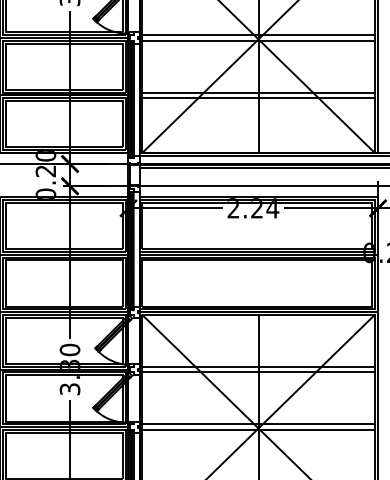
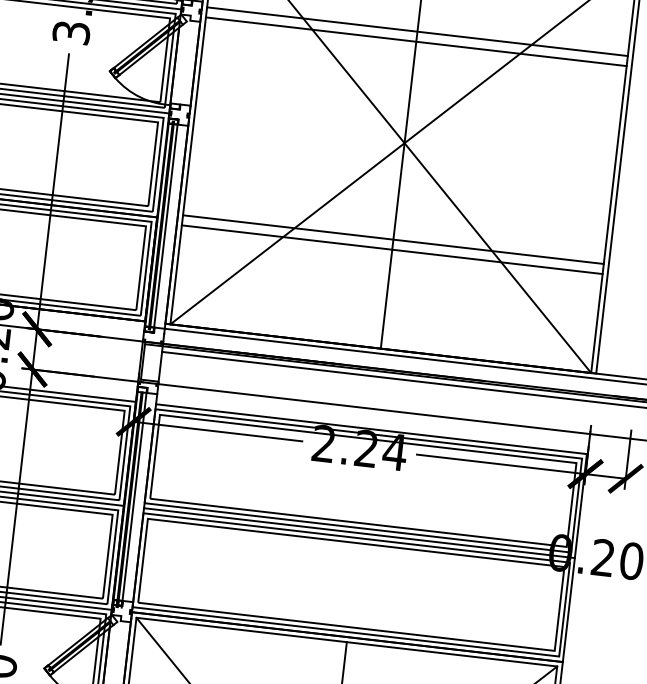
line: (258, 35) -> (405, 136), removed
line: (258, 40) -> (404, 145), removed

